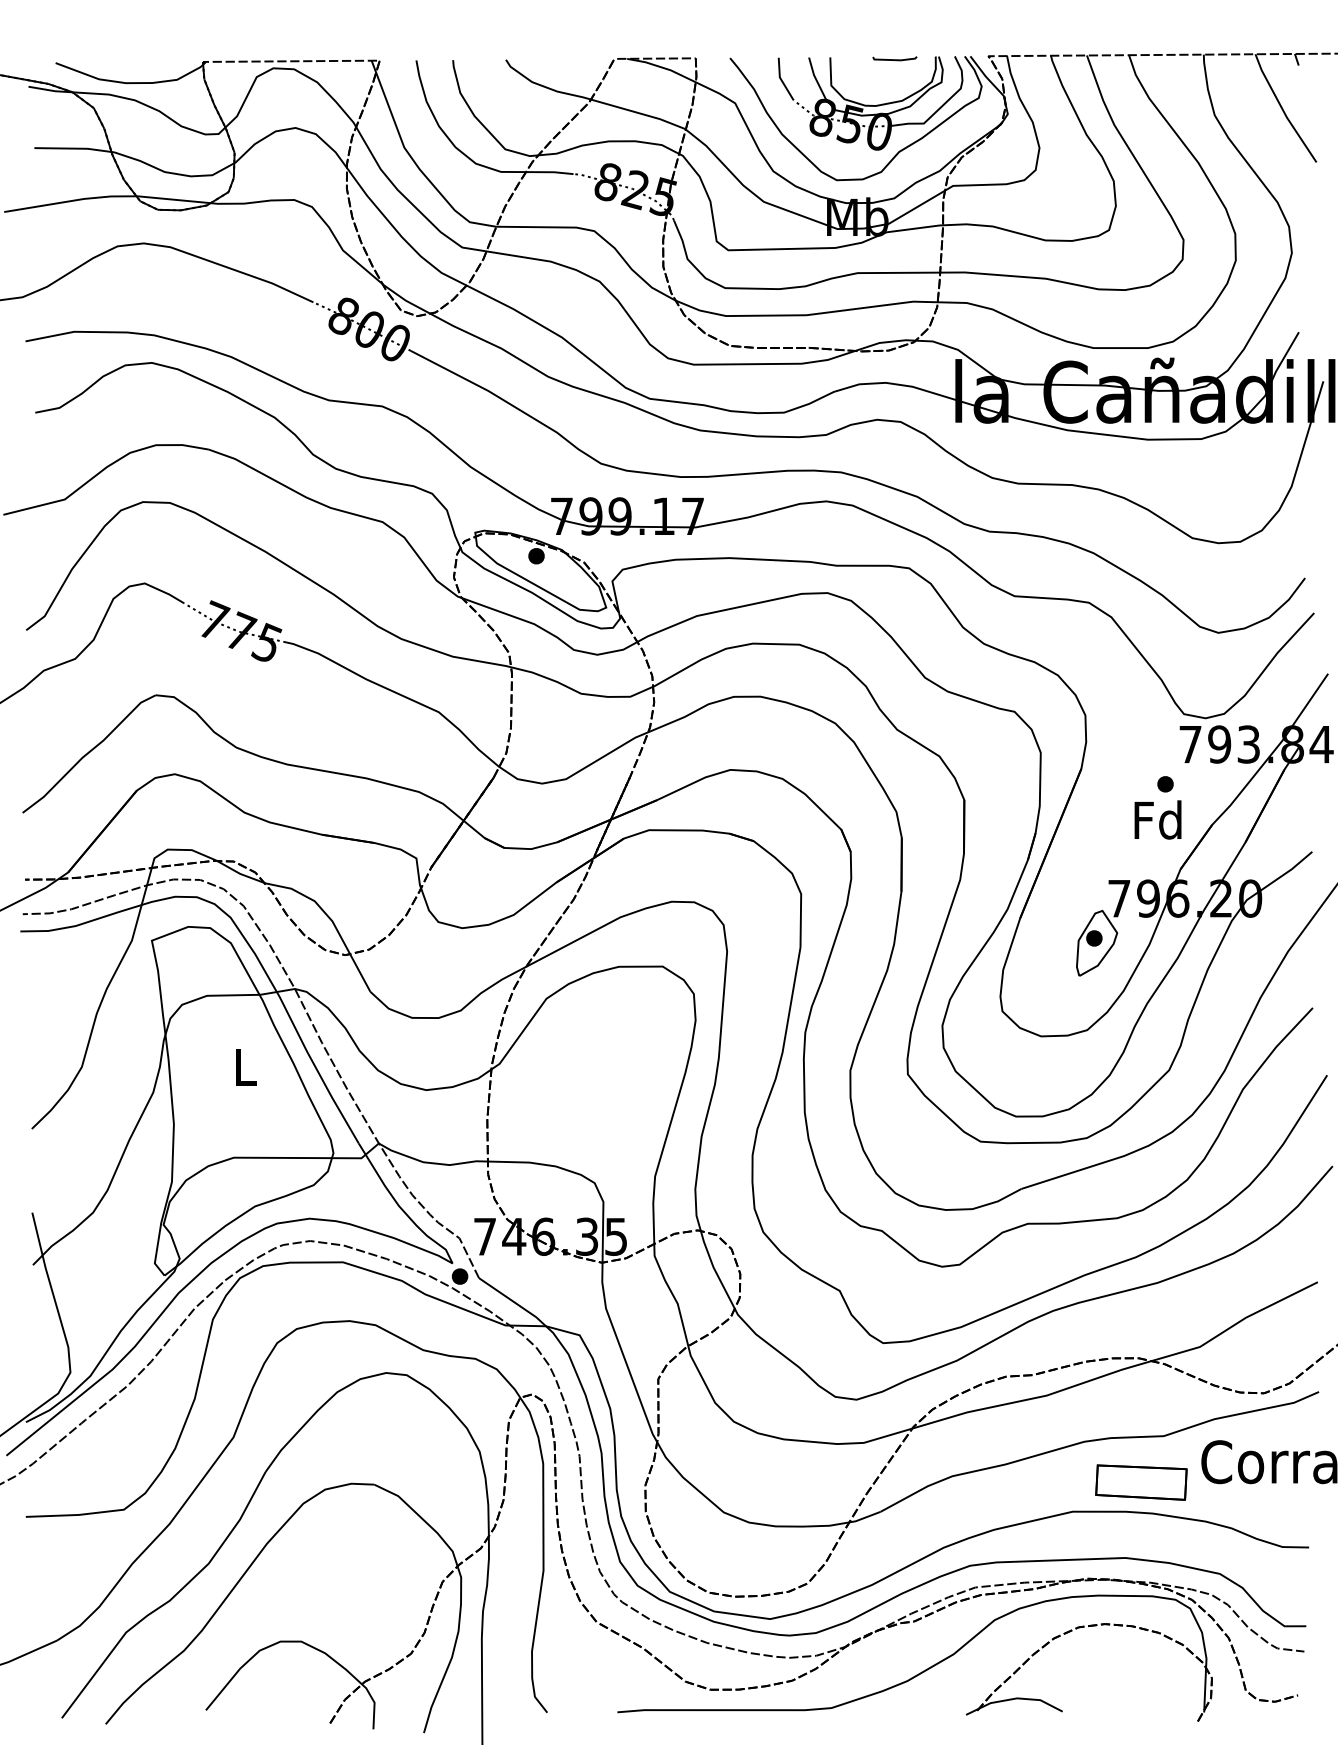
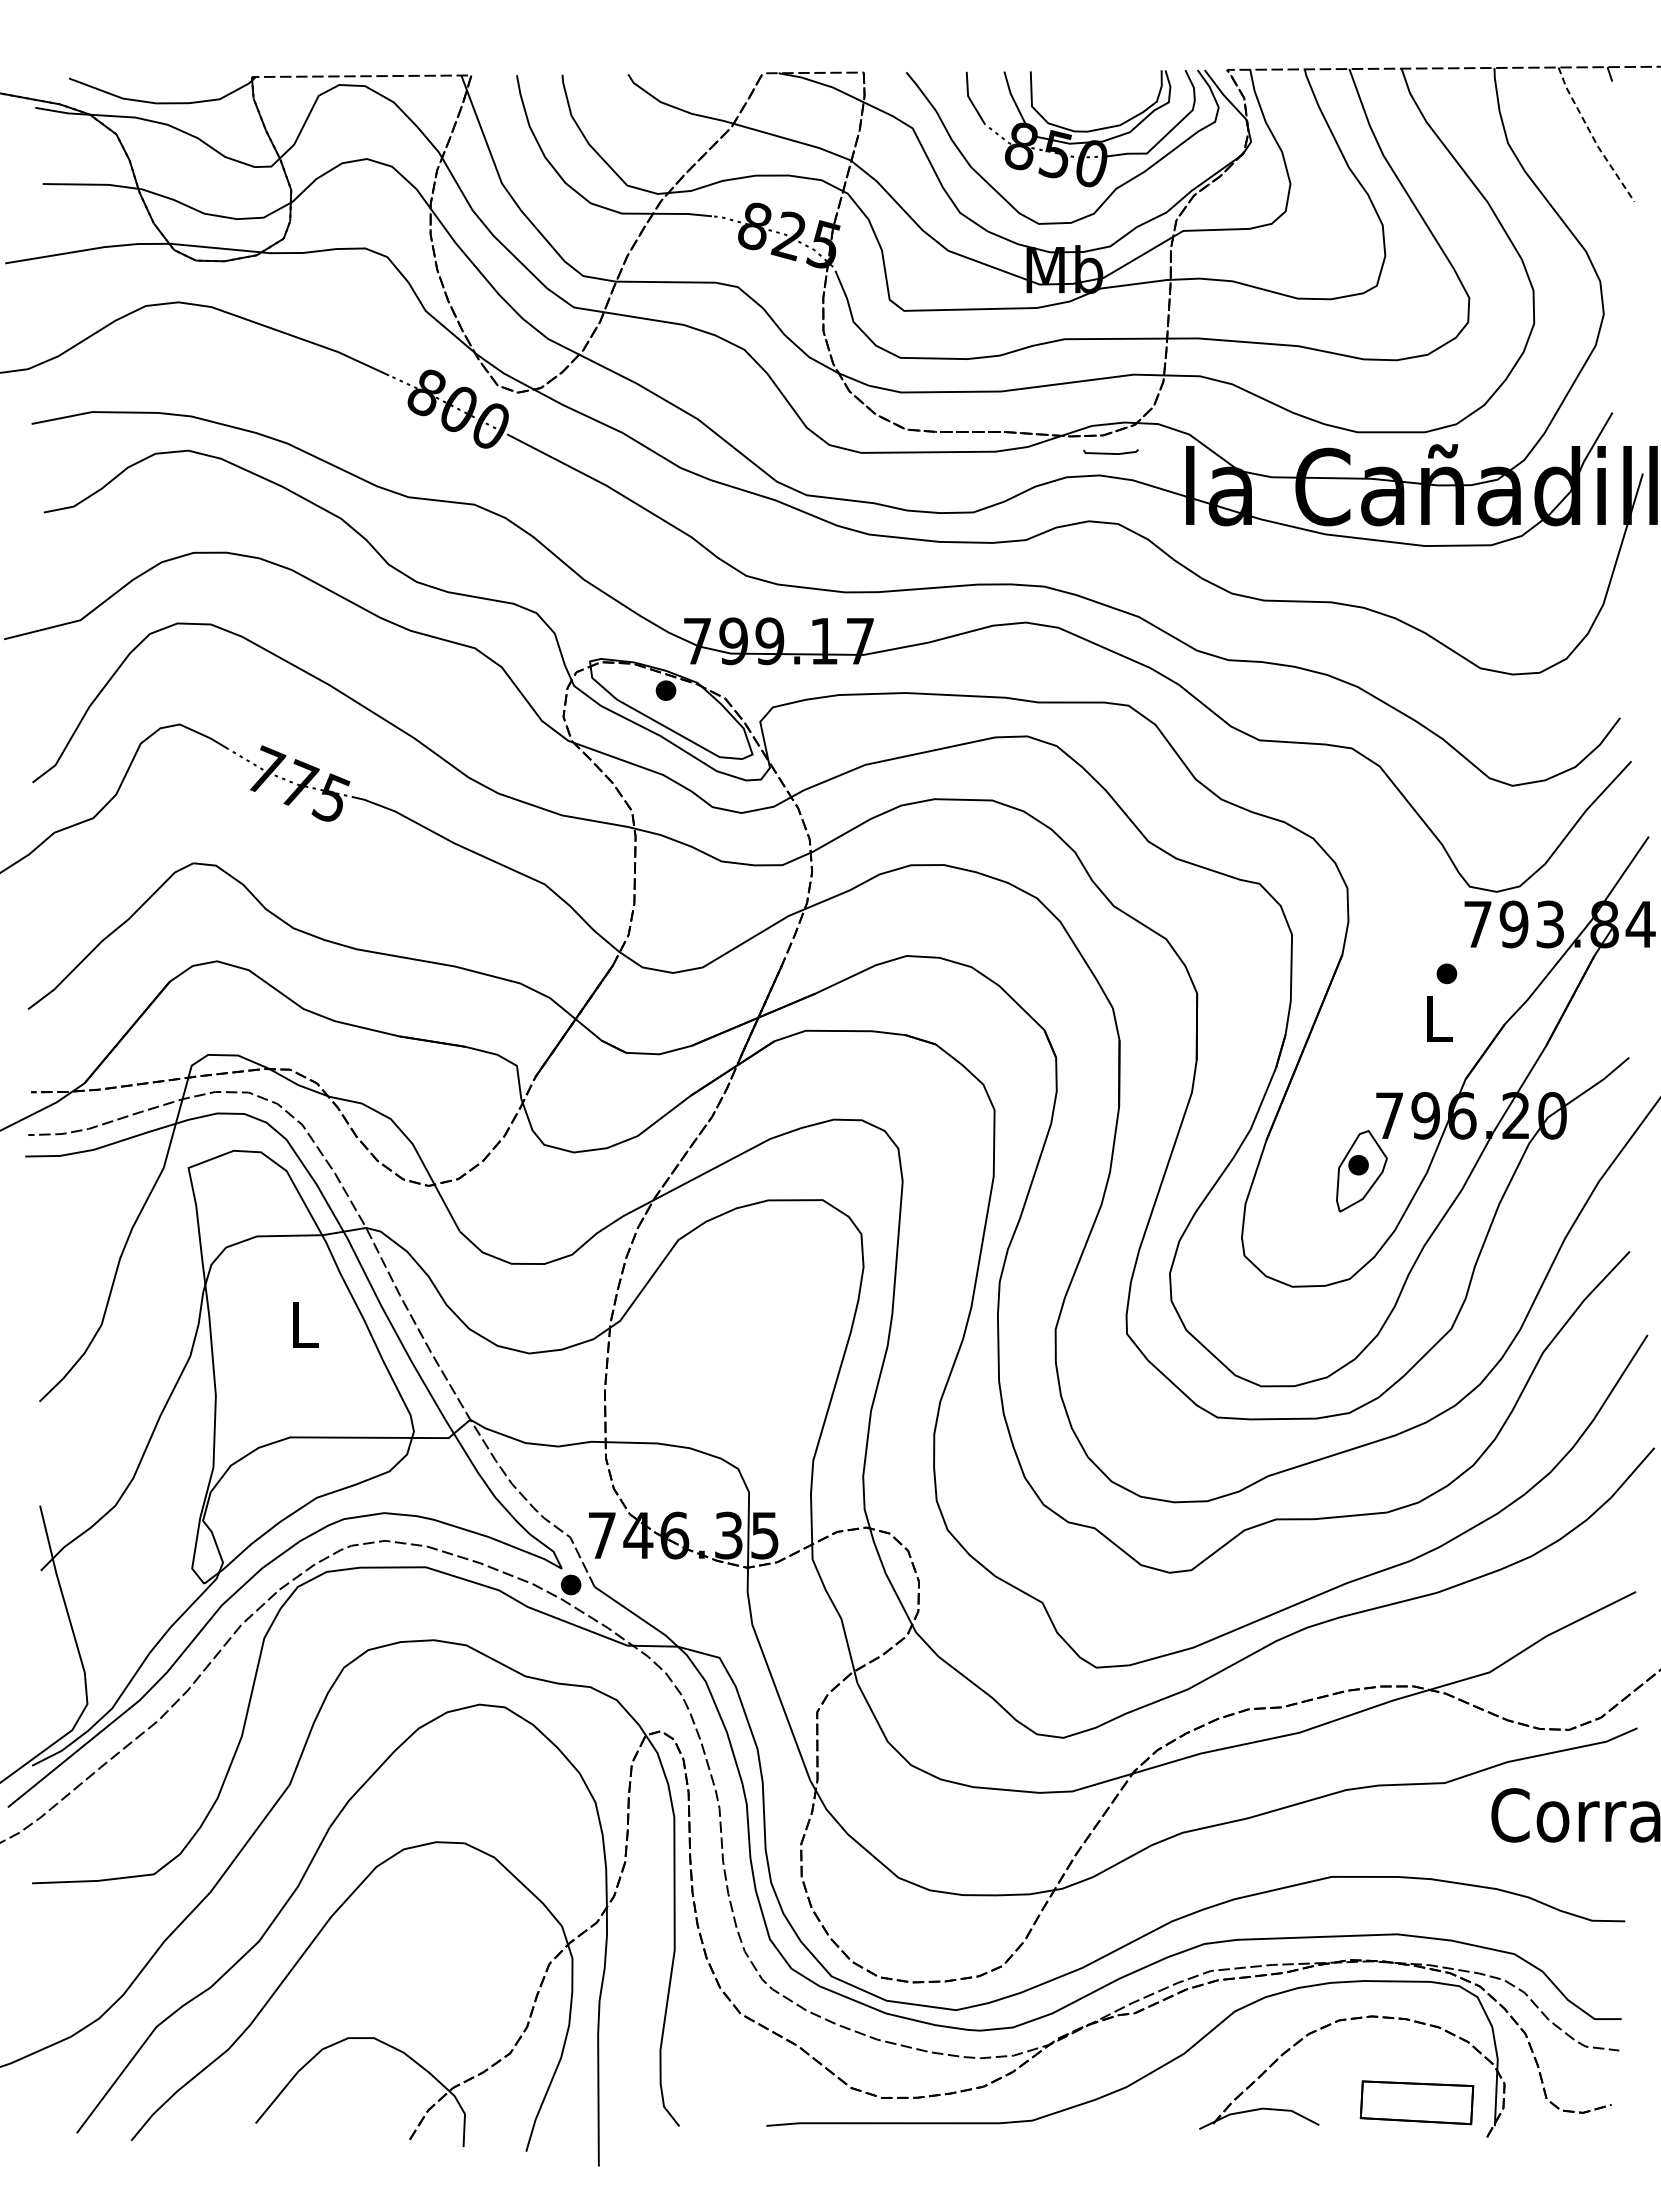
line: (894, 59) -> (1110, 452), moved
line: (1282, 109) -> (1592, 136), solid -> dashed
text: (1157, 819) -> (1437, 1017), Fd -> L
part: (1141, 1482) -> (1416, 2102), moved

